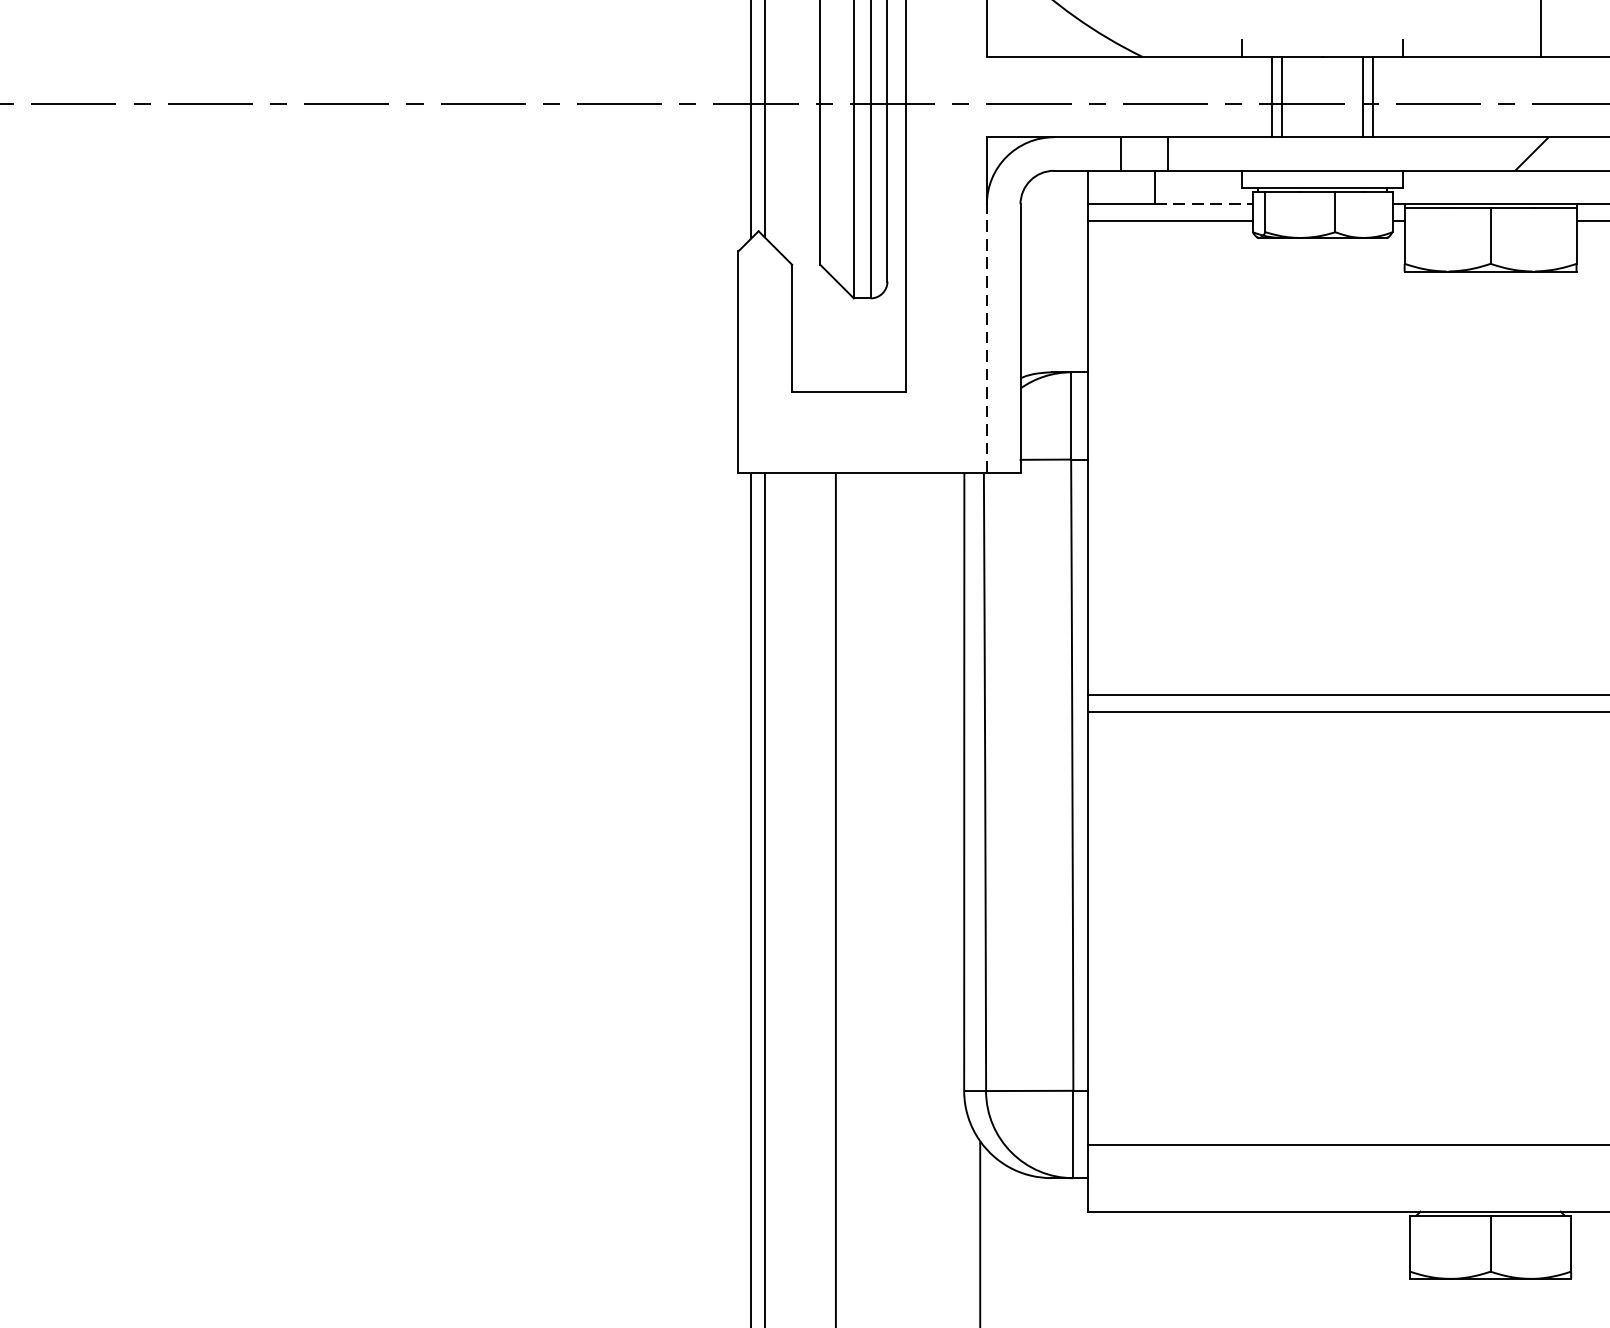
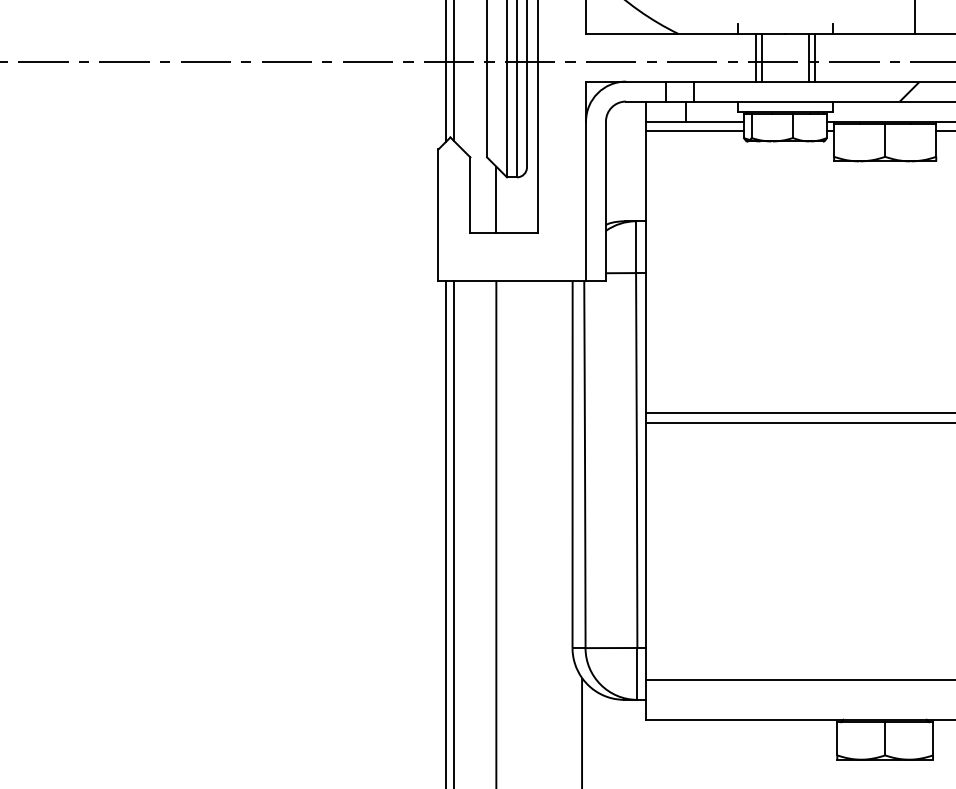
line: (1204, 204) -> (715, 121), dashed -> solid
line: (836, 335) -> (496, 199), added
line: (987, 339) -> (586, 201), dashed -> solid

